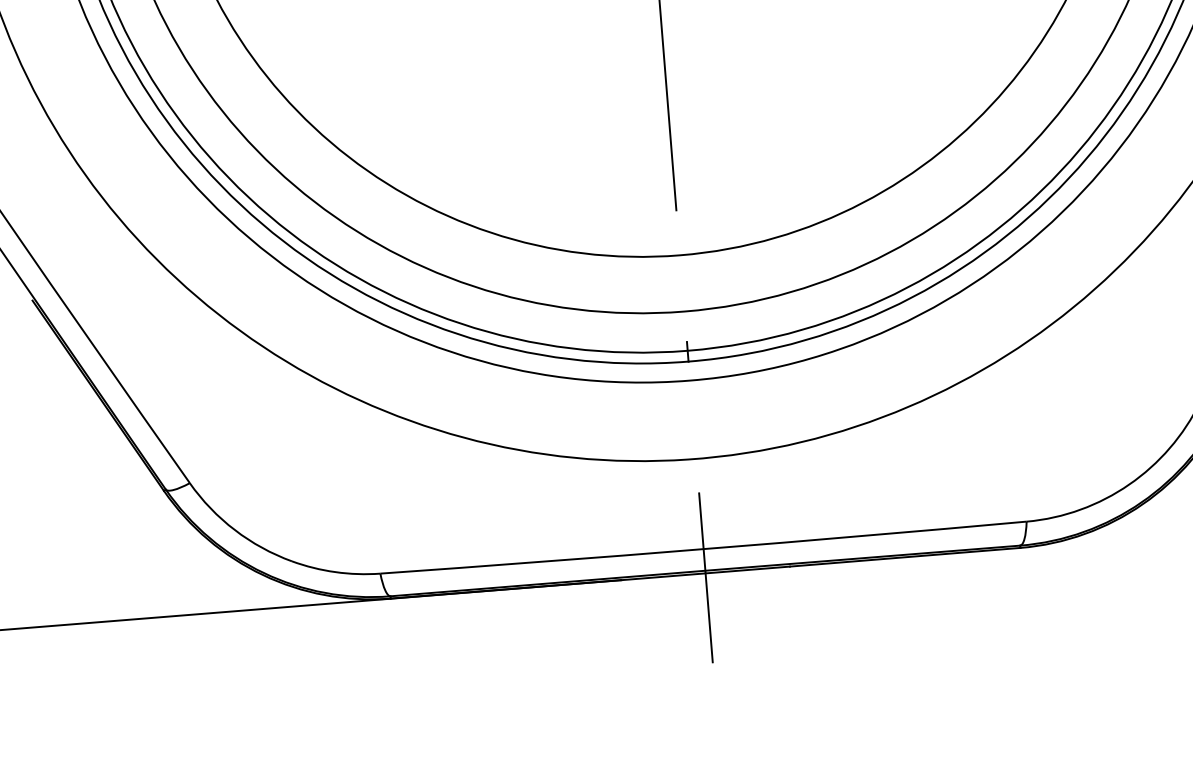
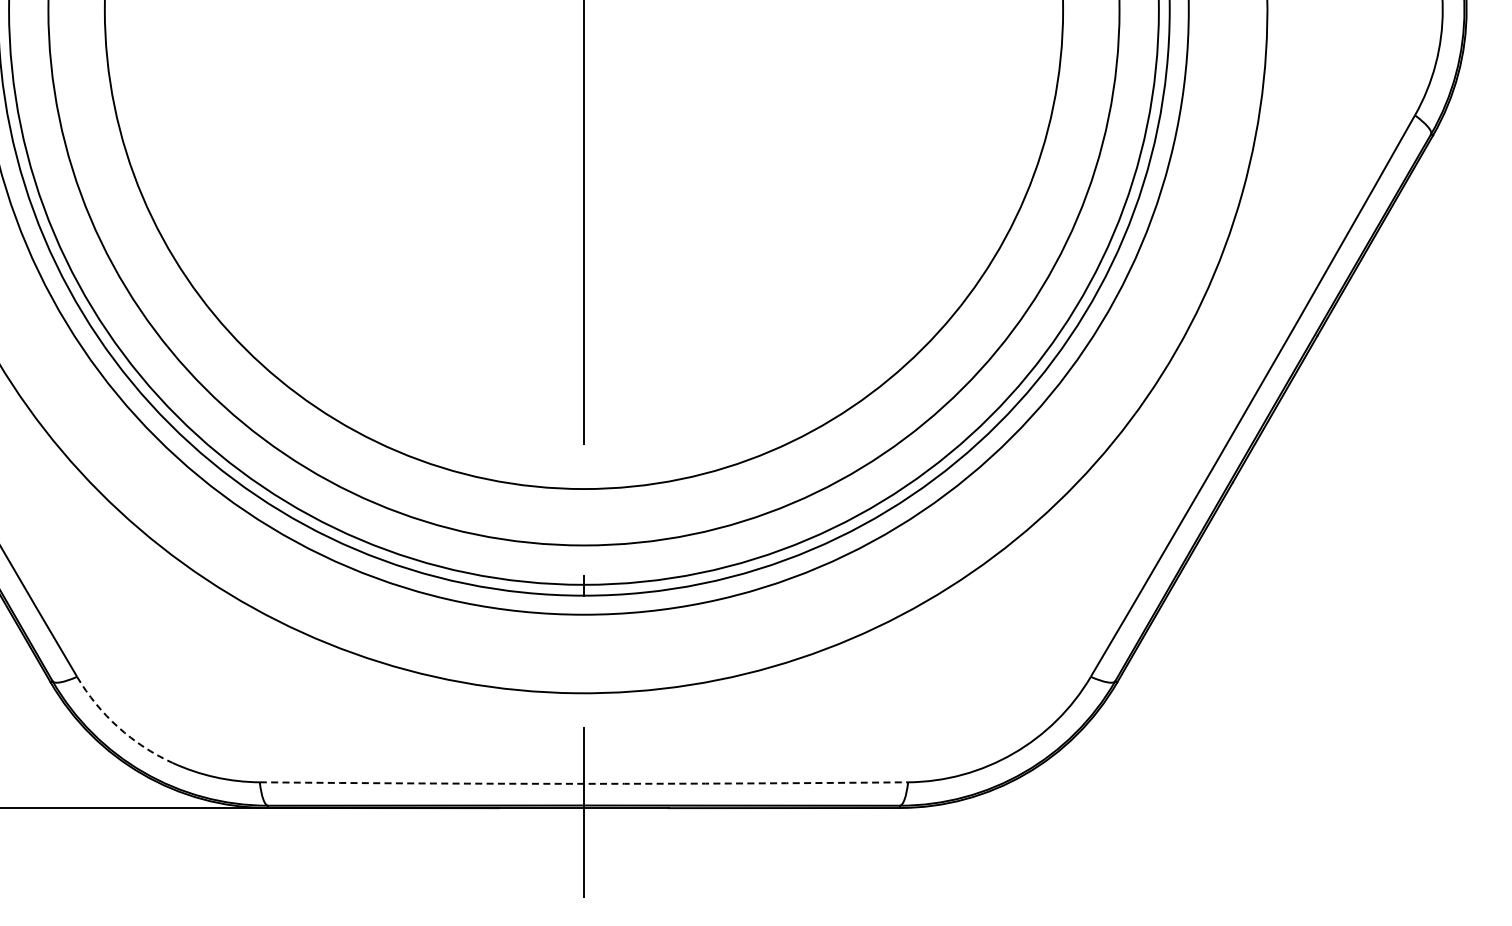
arc: (235, 530) -> (118, 727), solid -> dashed
arc: (703, 548) -> (583, 783), solid -> dashed

